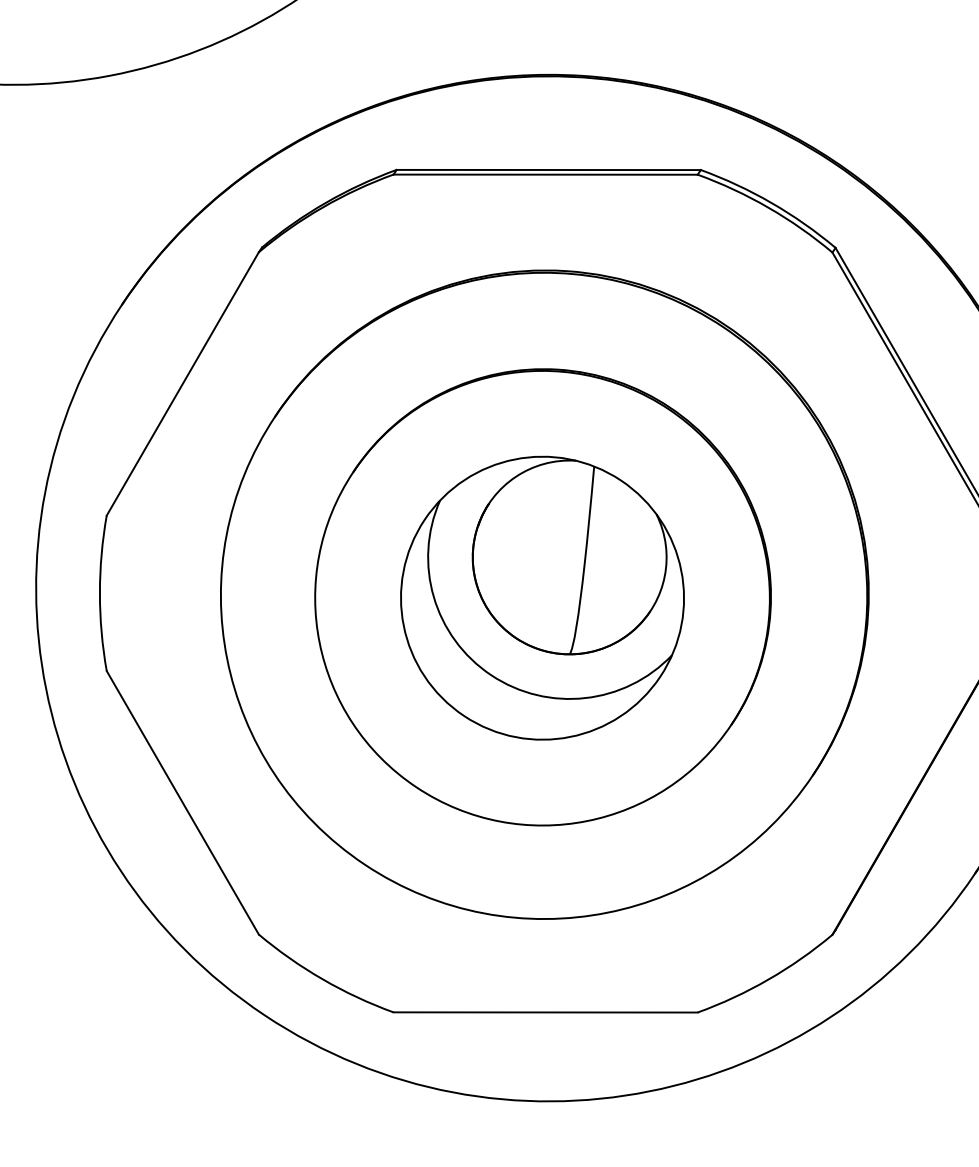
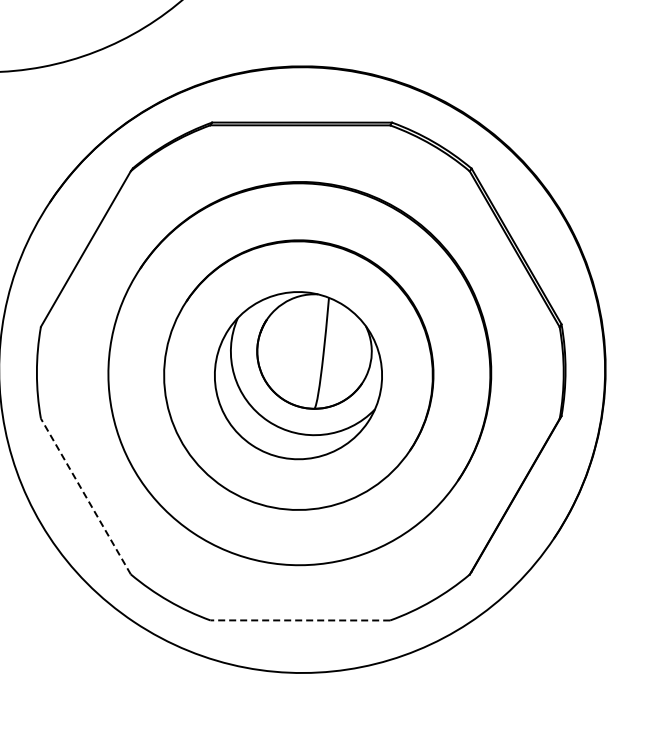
line: (182, 802) -> (85, 496), solid -> dashed
line: (545, 1012) -> (300, 620), solid -> dashed

